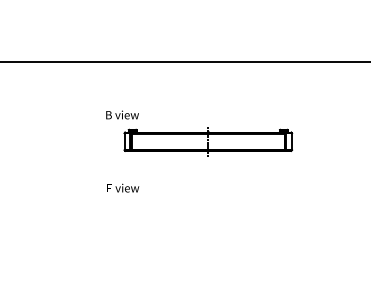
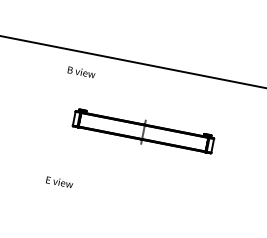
text: (122, 114) -> (81, 71), moved
text: (123, 187) -> (60, 181), moved

